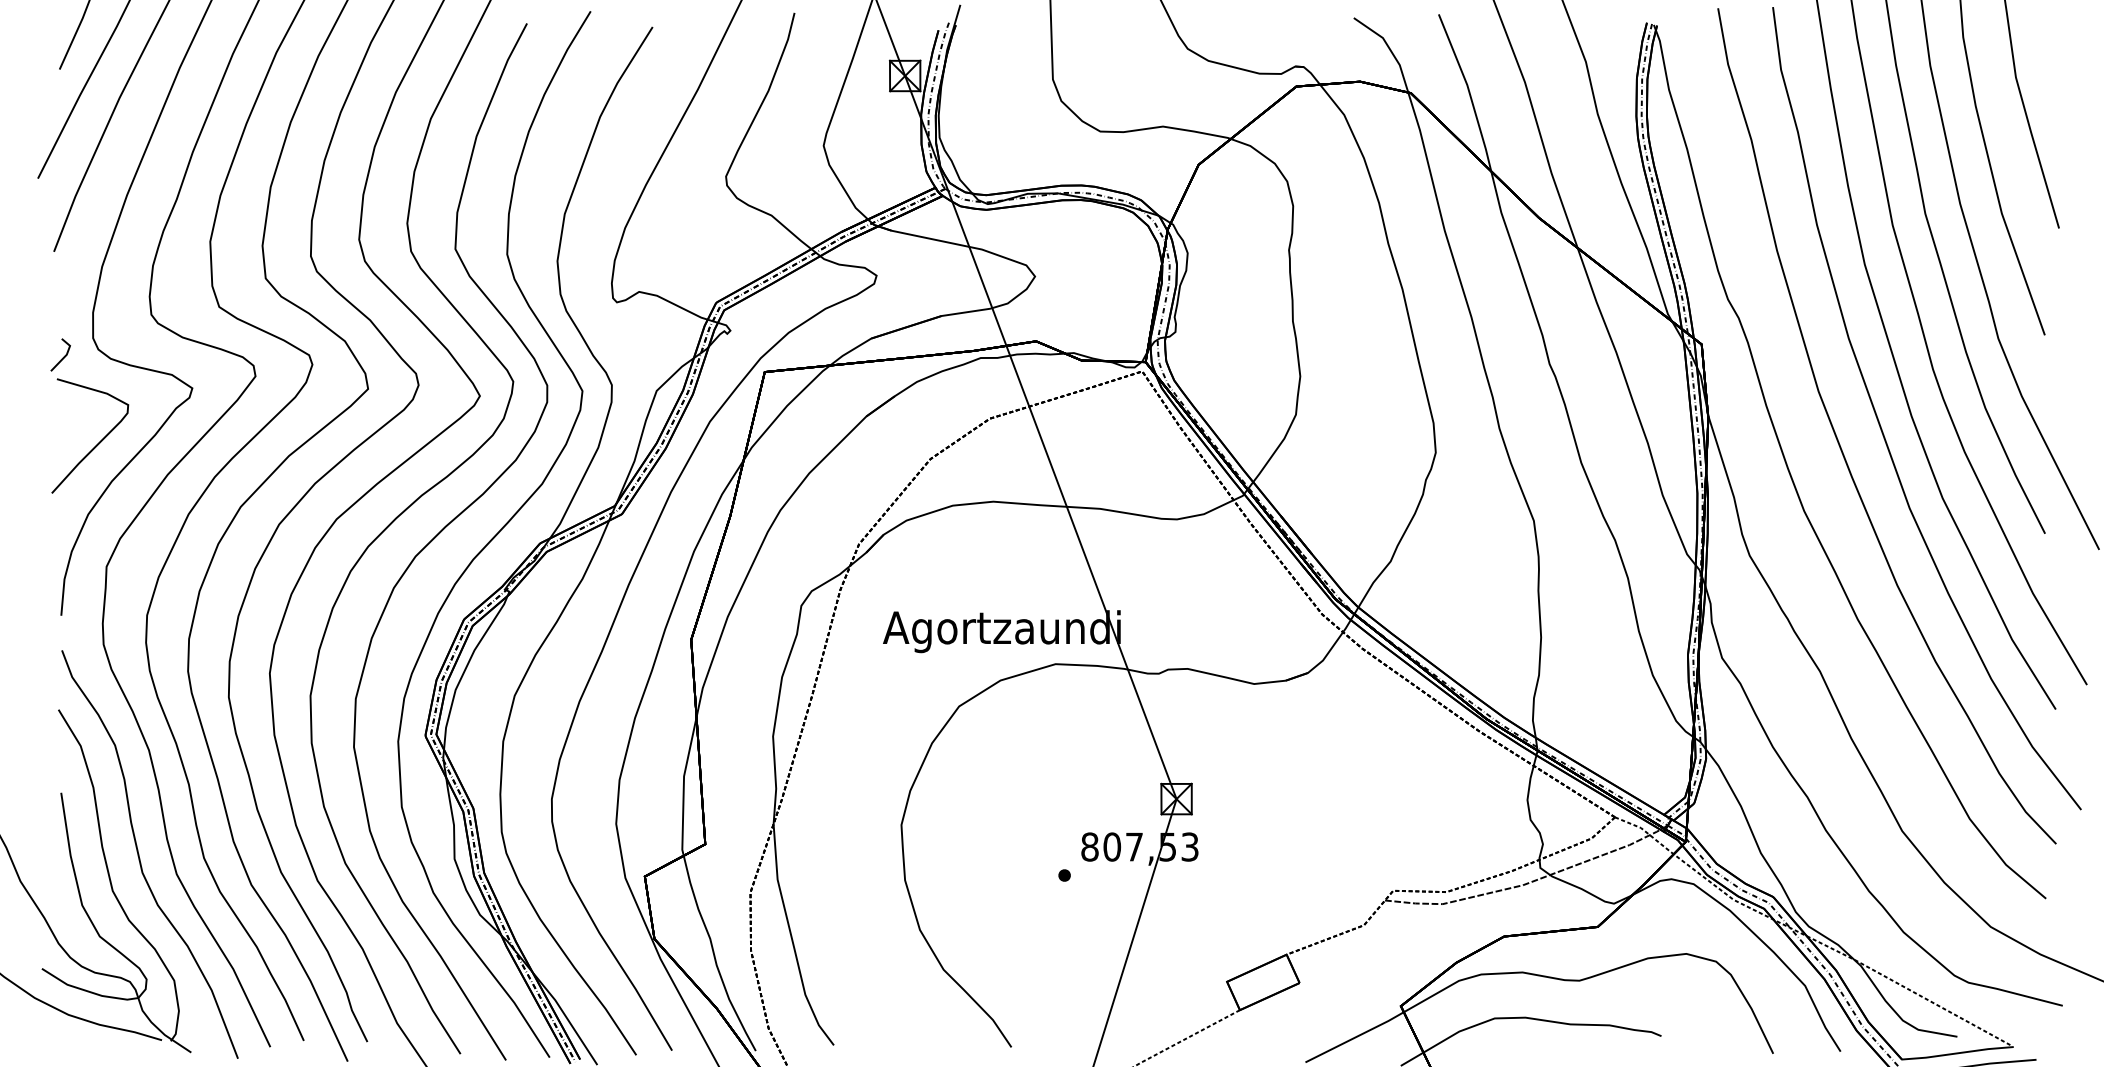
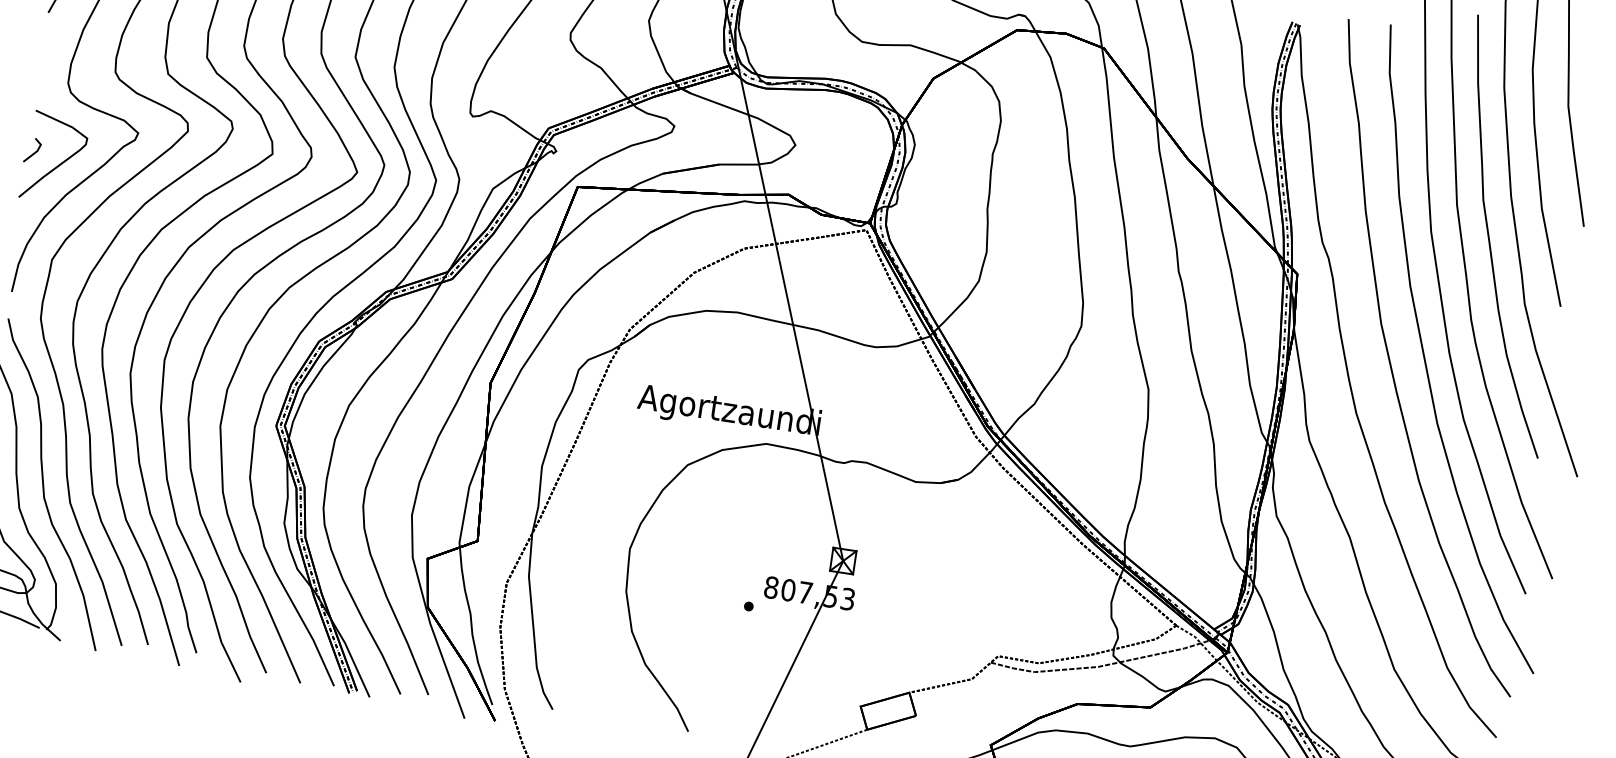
line: (63, 356) -> (34, 152), moved

